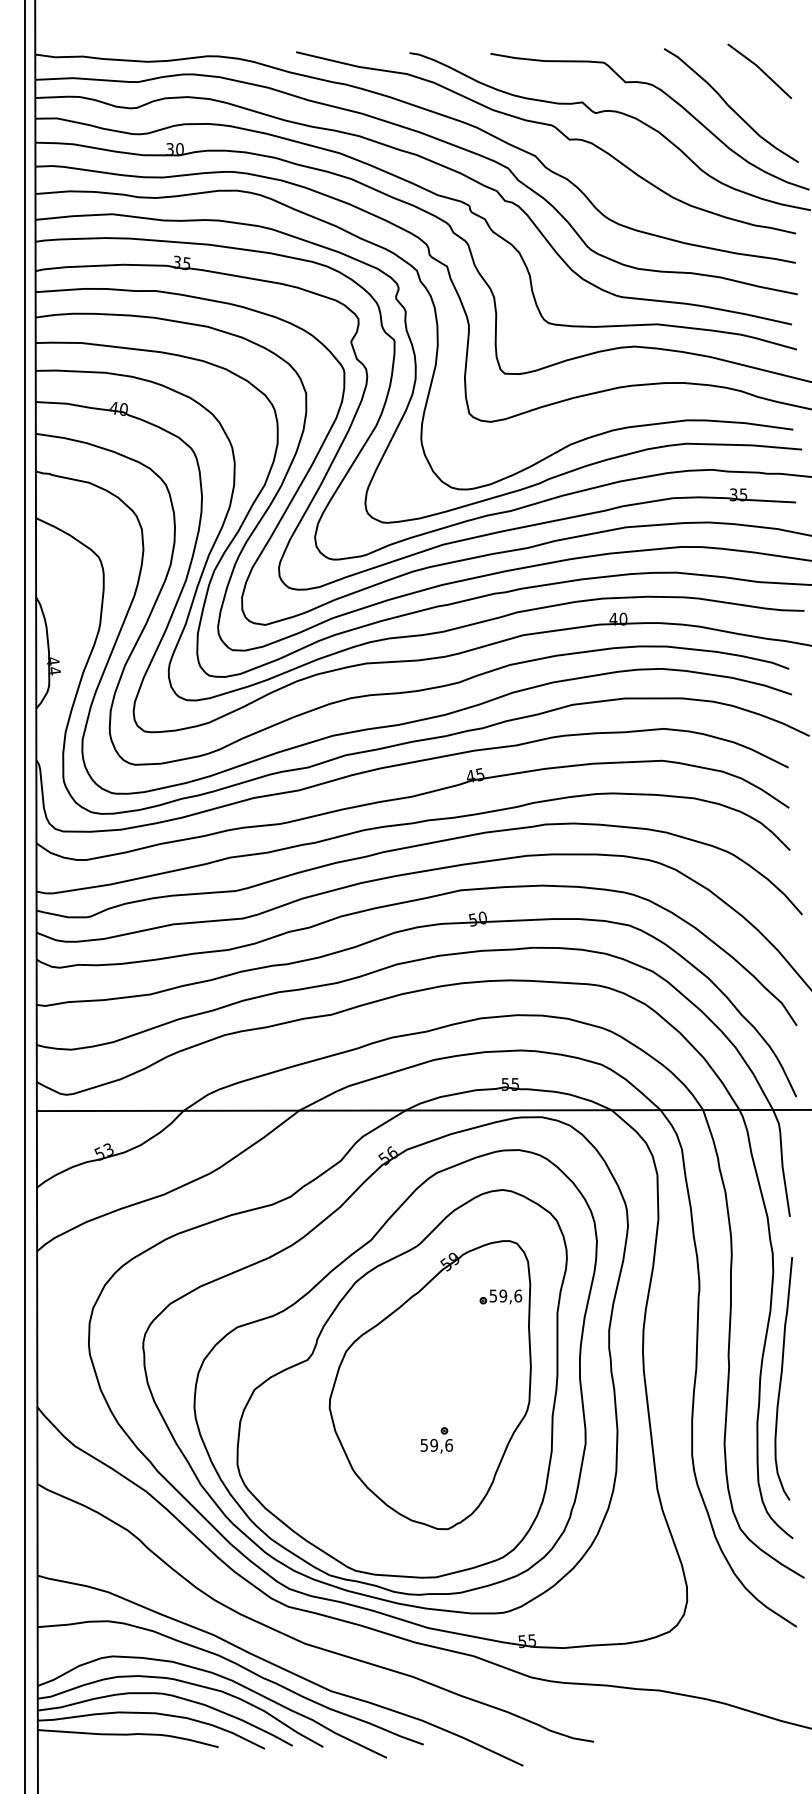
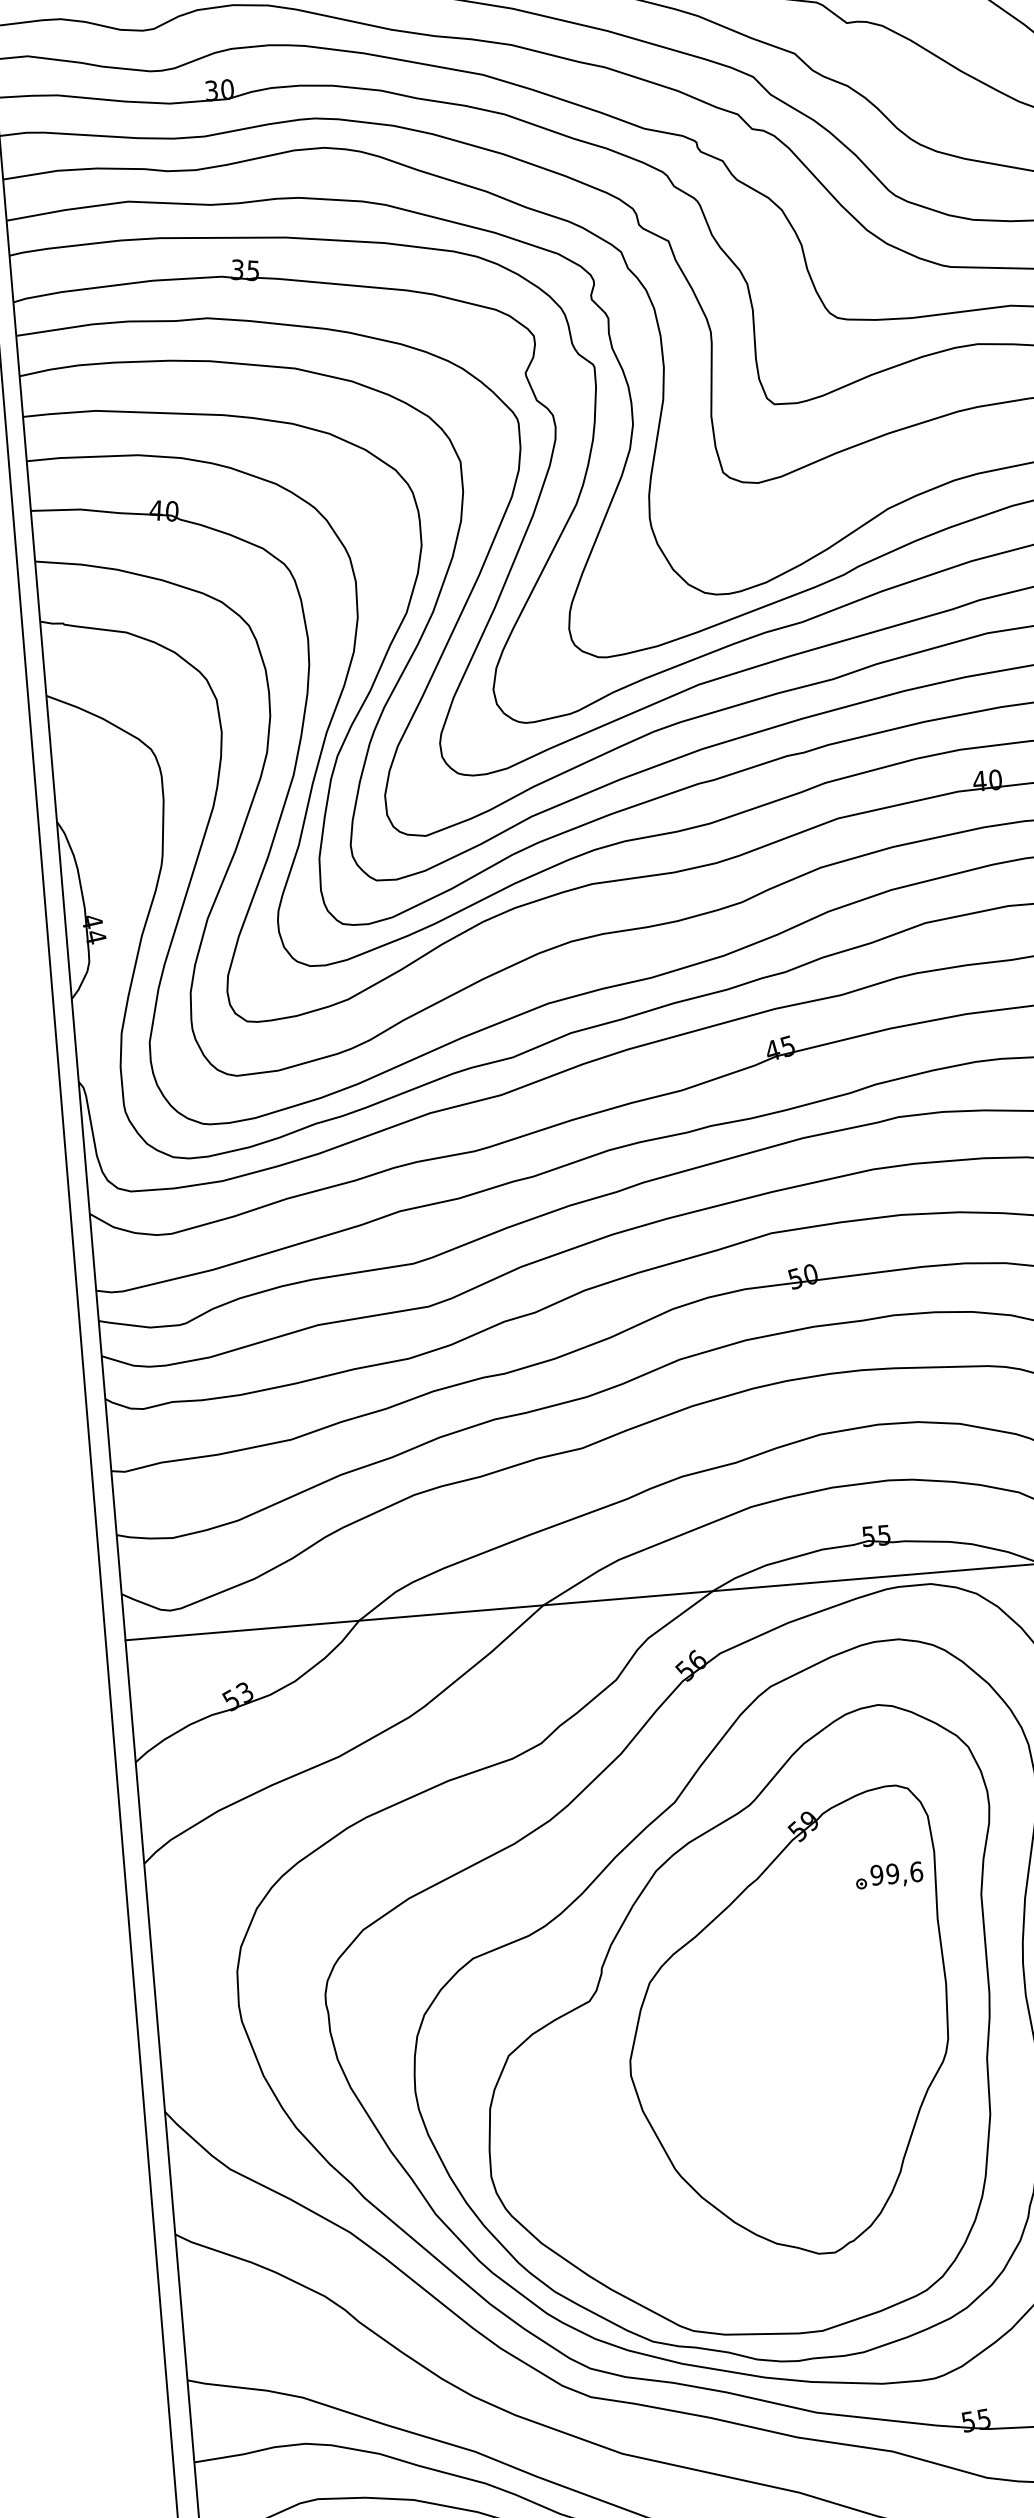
text: (493, 1295) -> (877, 1874), 59,6 -> 99,6
part: (436, 1440) -> (805, 2112), removed

